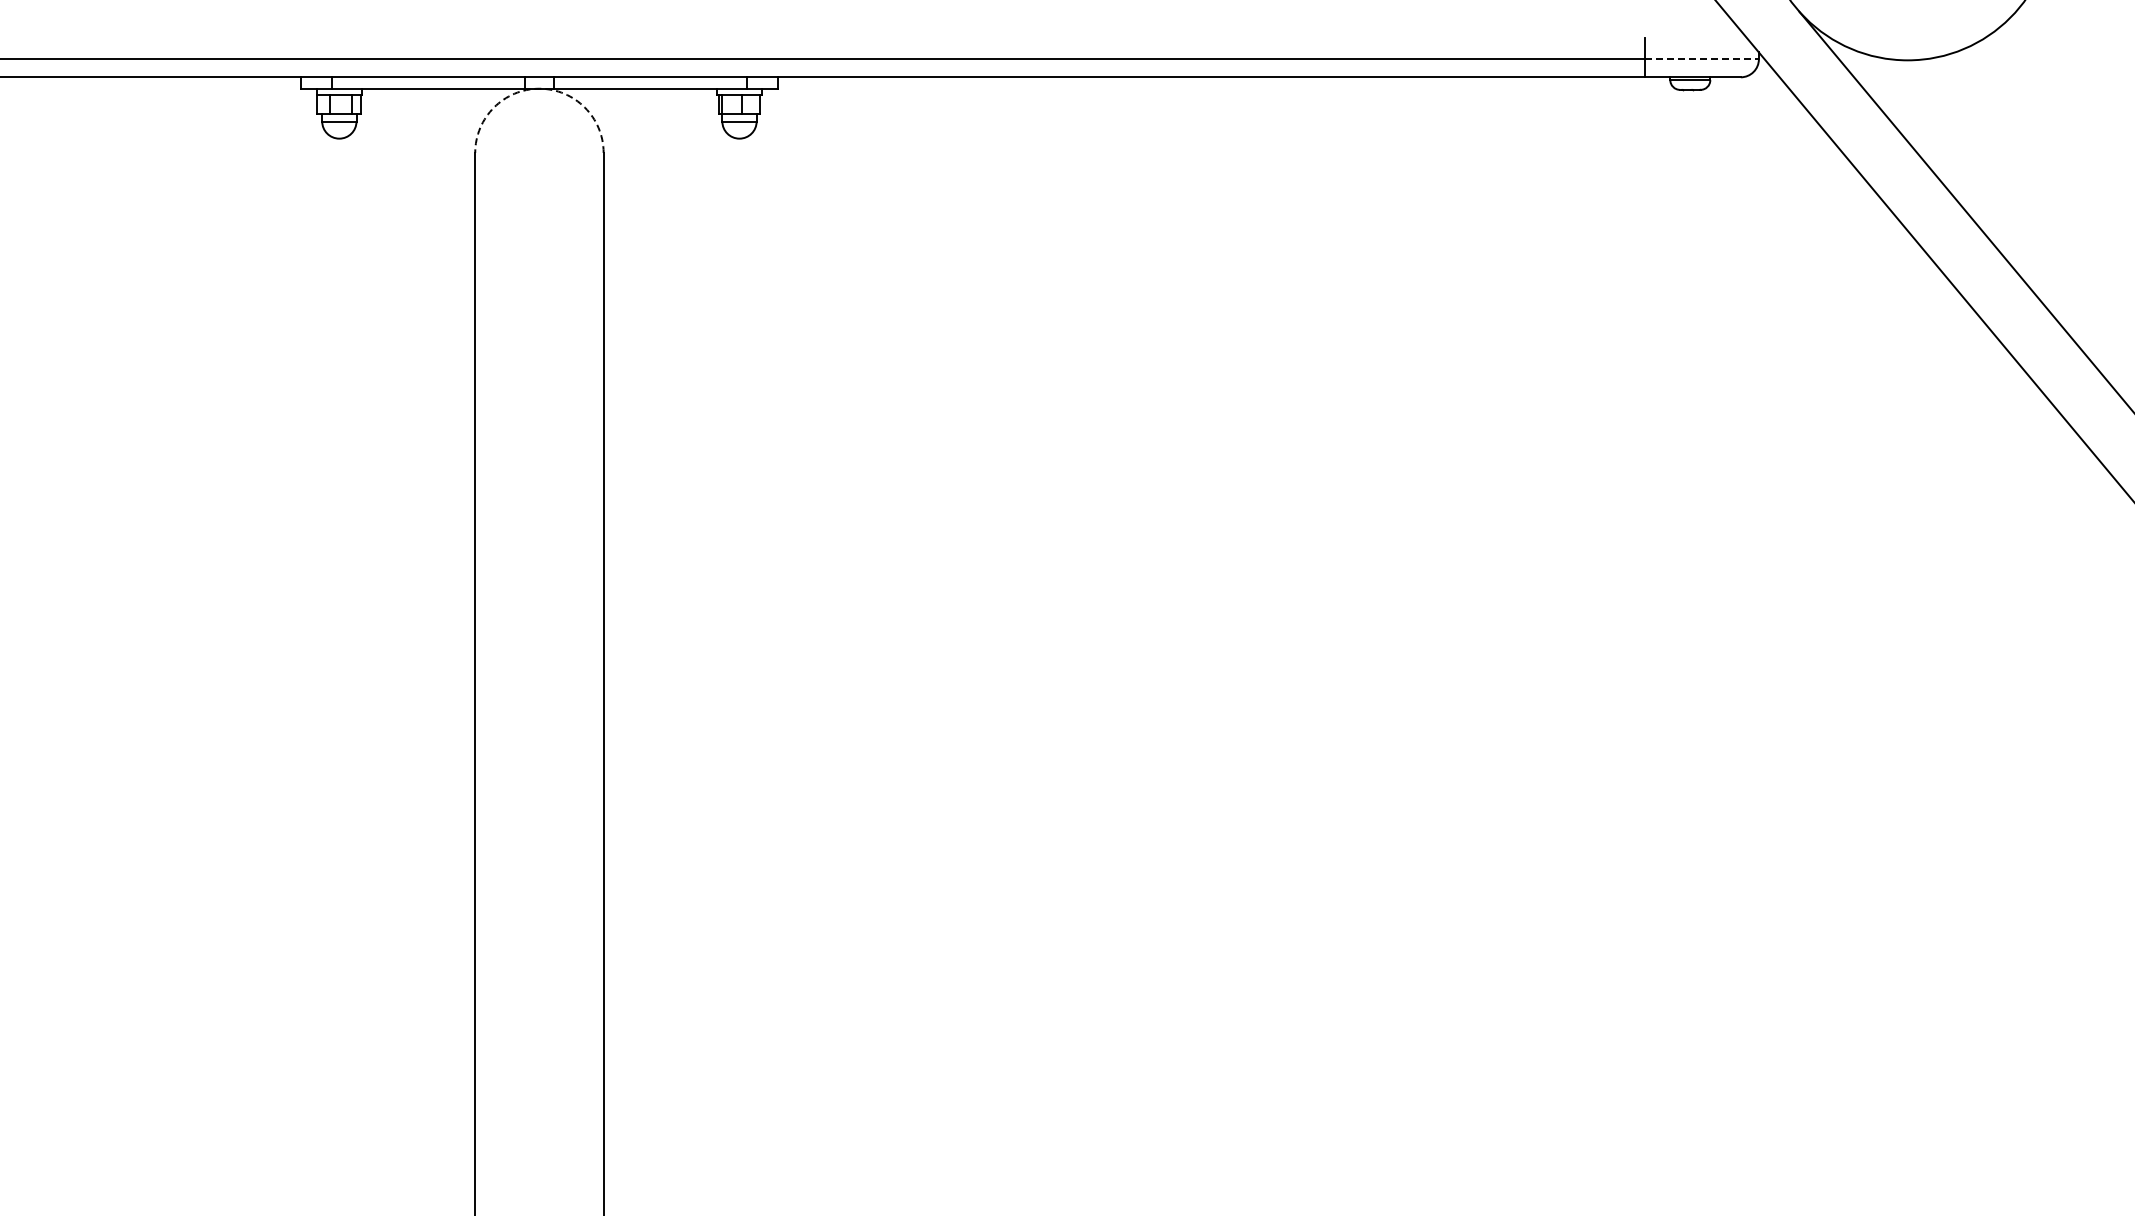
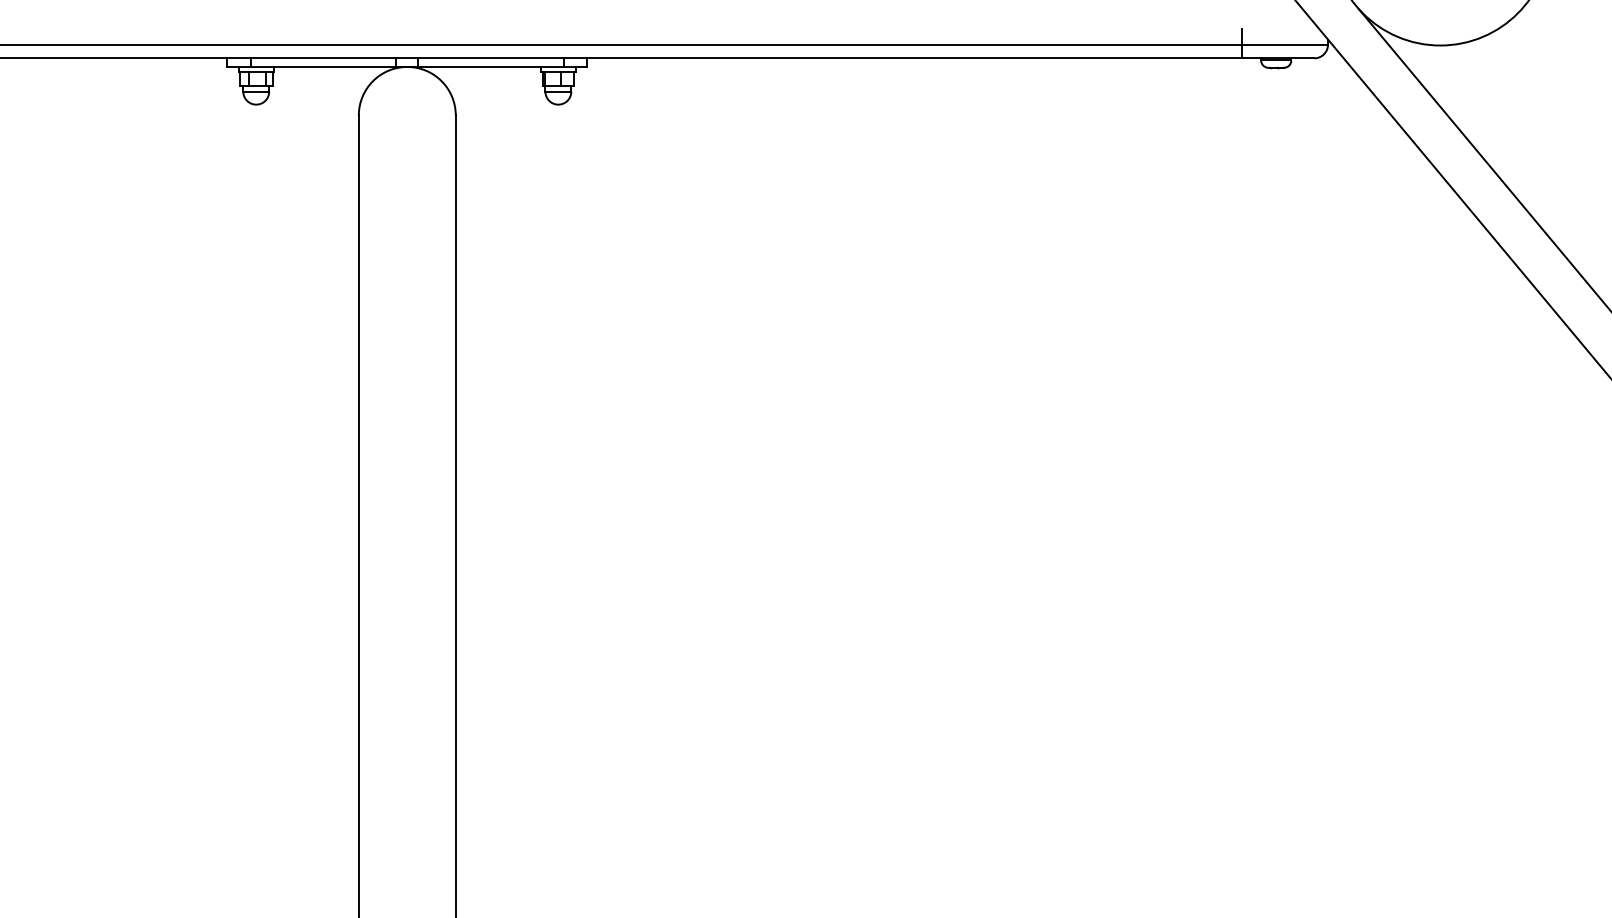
line: (1702, 59) -> (1285, 44), dashed -> solid
arc: (539, 88) -> (407, 66), dashed -> solid

